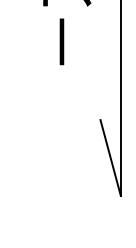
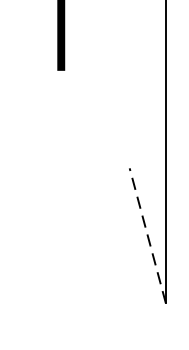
line: (110, 157) -> (147, 234), solid -> dashed

